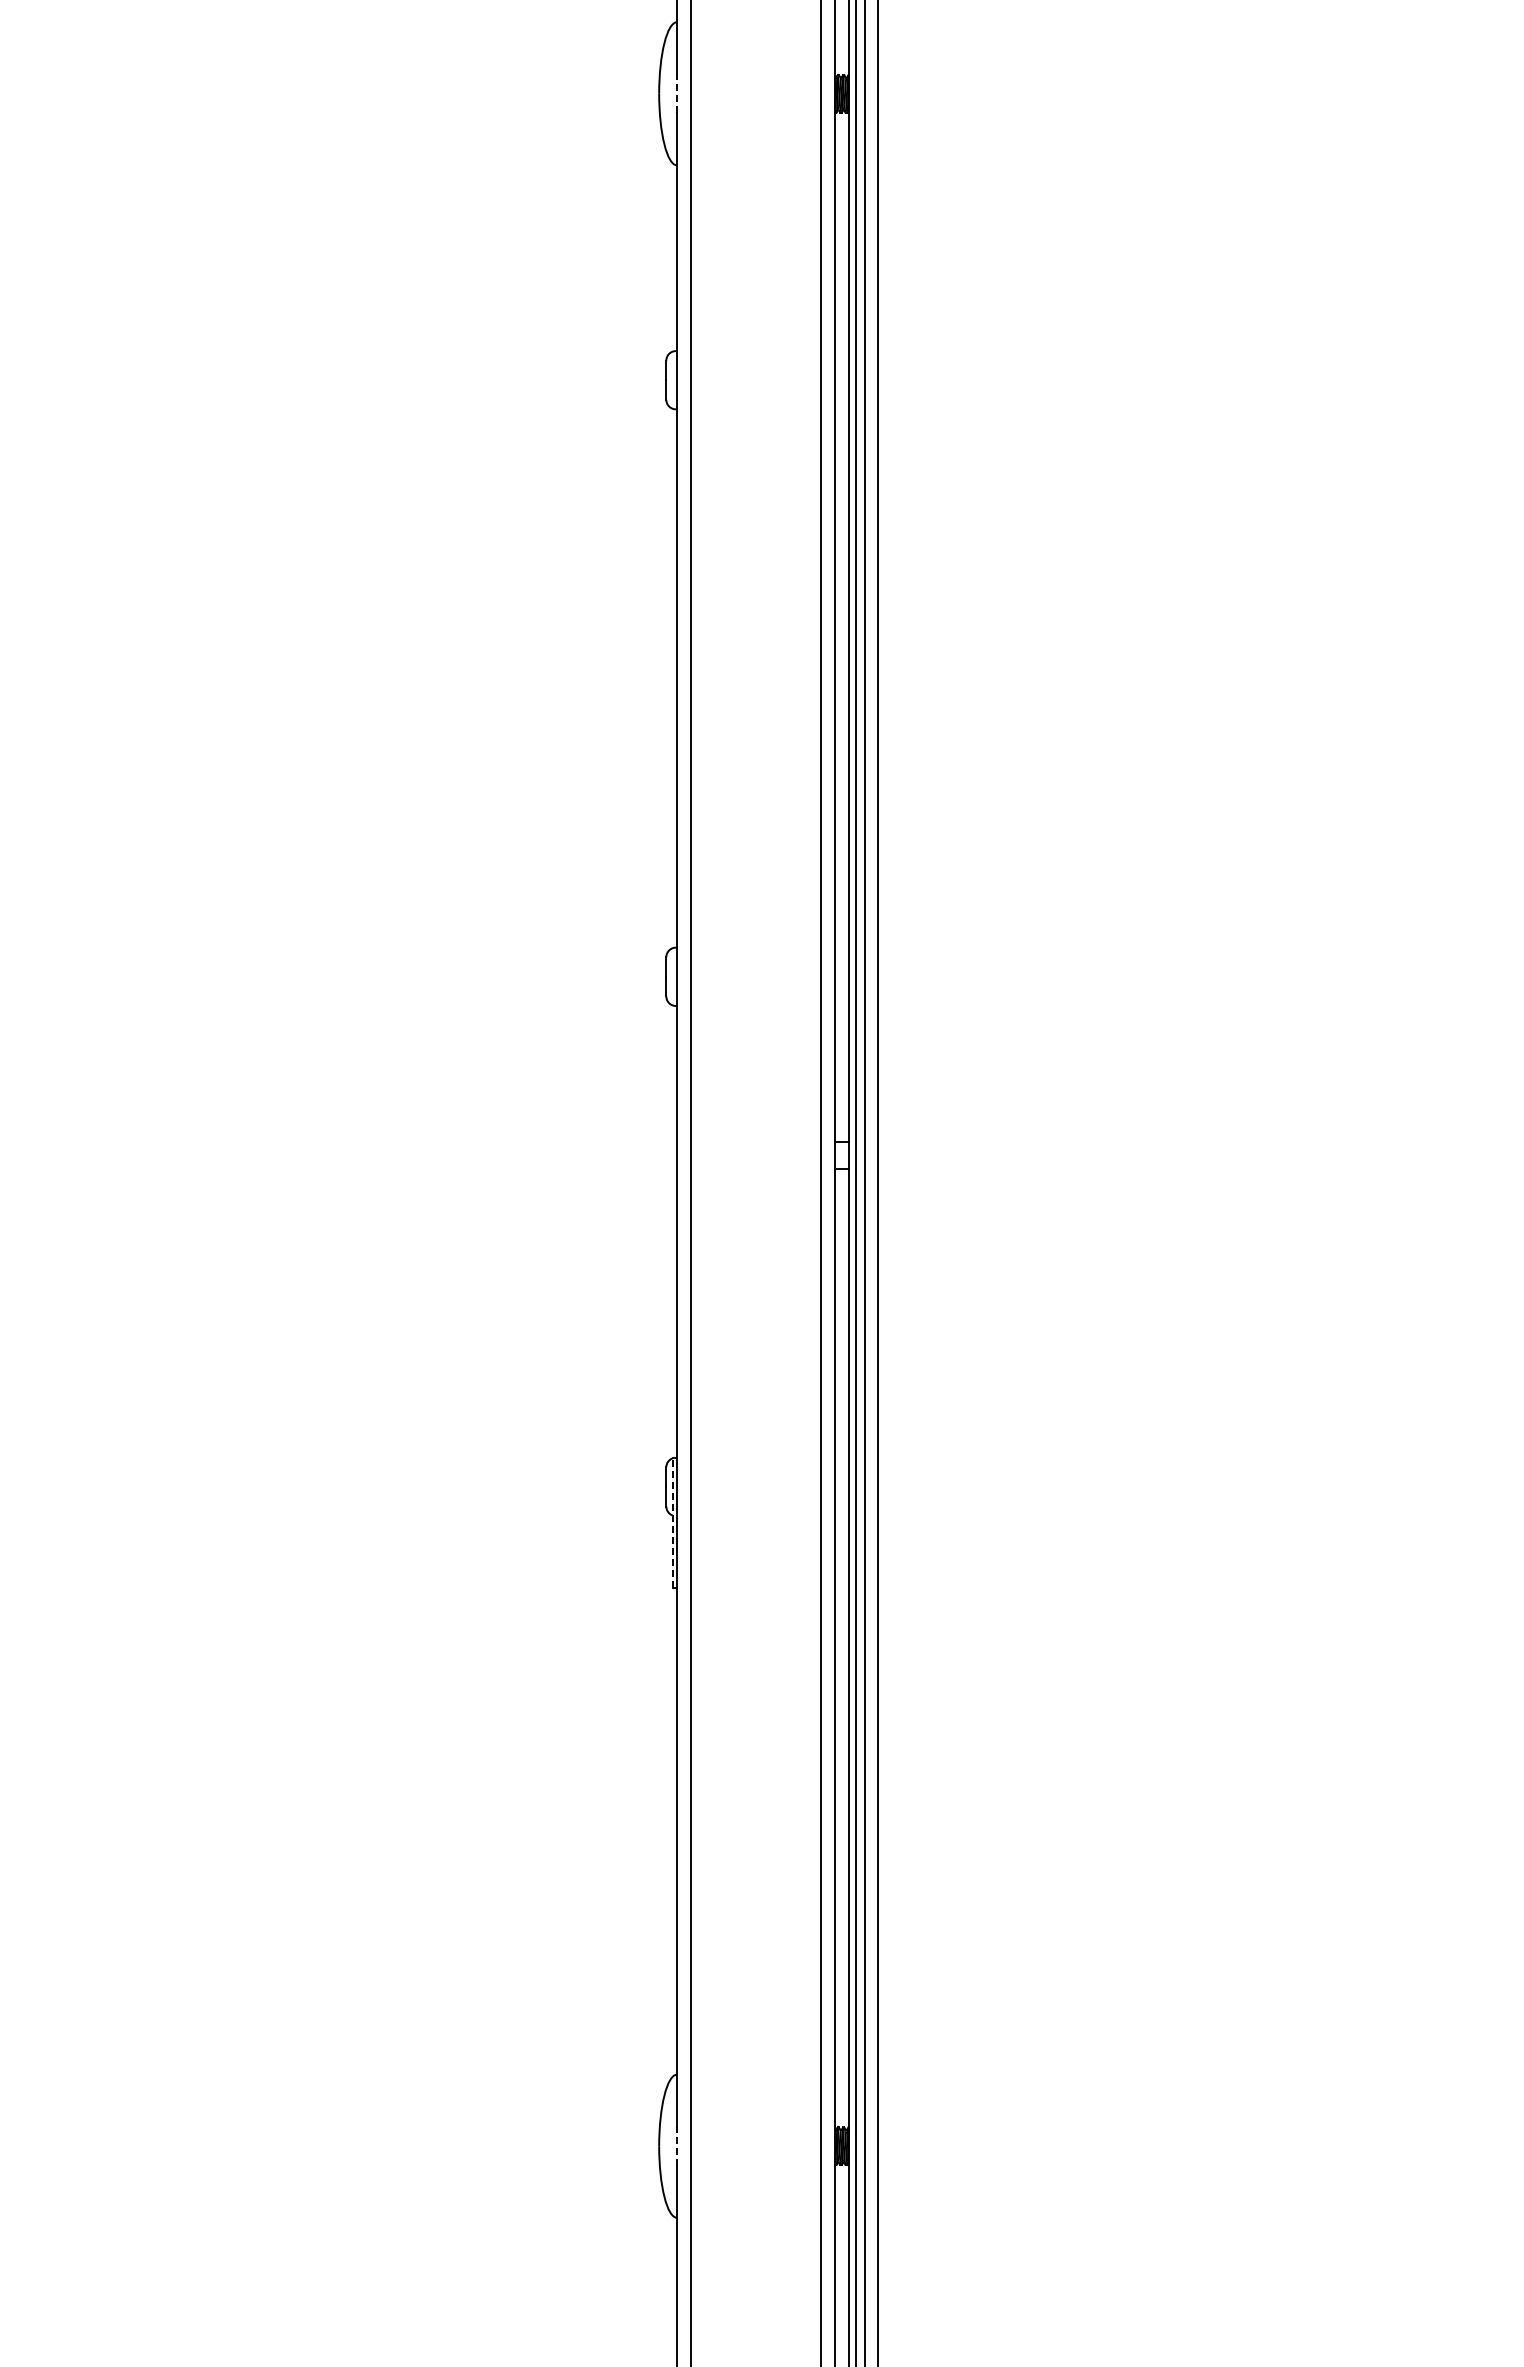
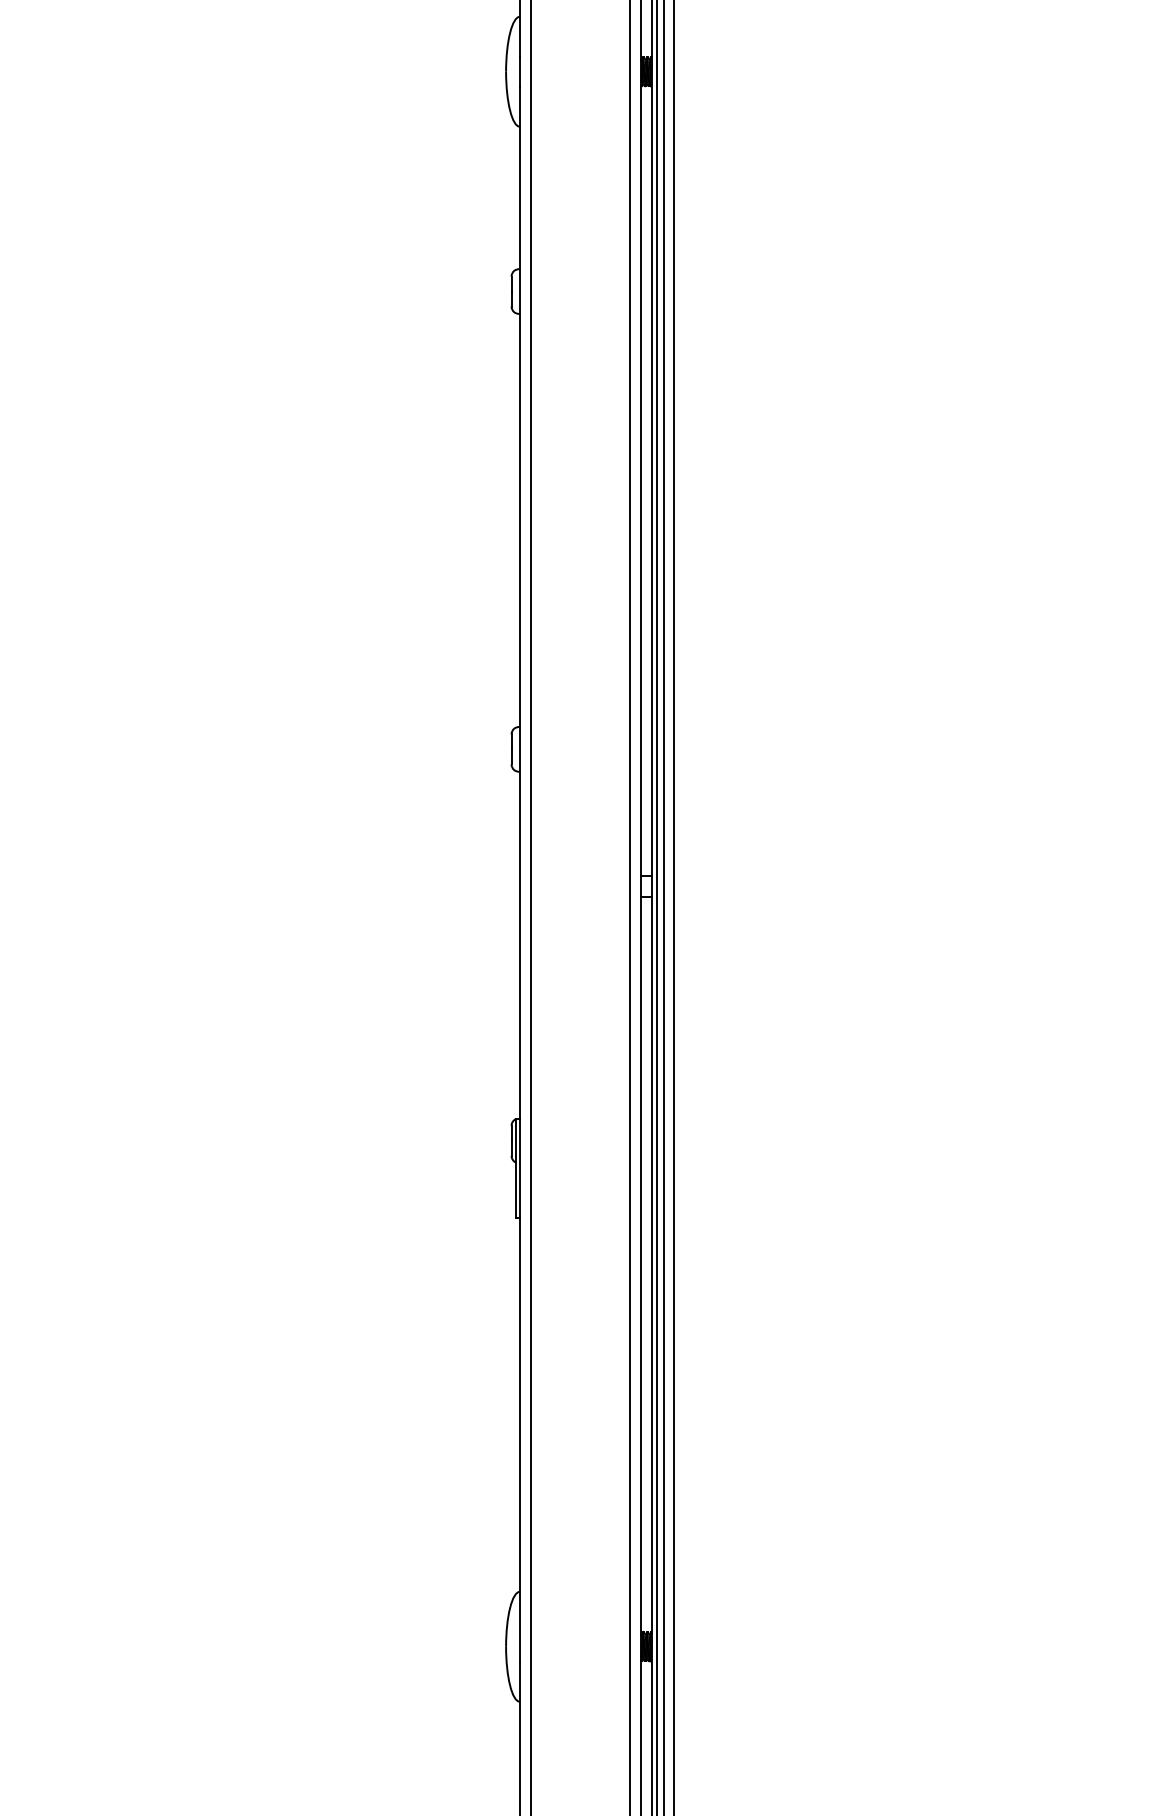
line: (677, 93) -> (520, 71), dashed -> solid
line: (672, 1522) -> (516, 1168), dashed -> solid
line: (677, 2145) -> (520, 1646), dashed -> solid

